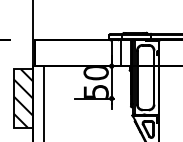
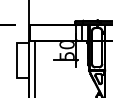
hatch: (24, 97) -> (23, 59), removed

